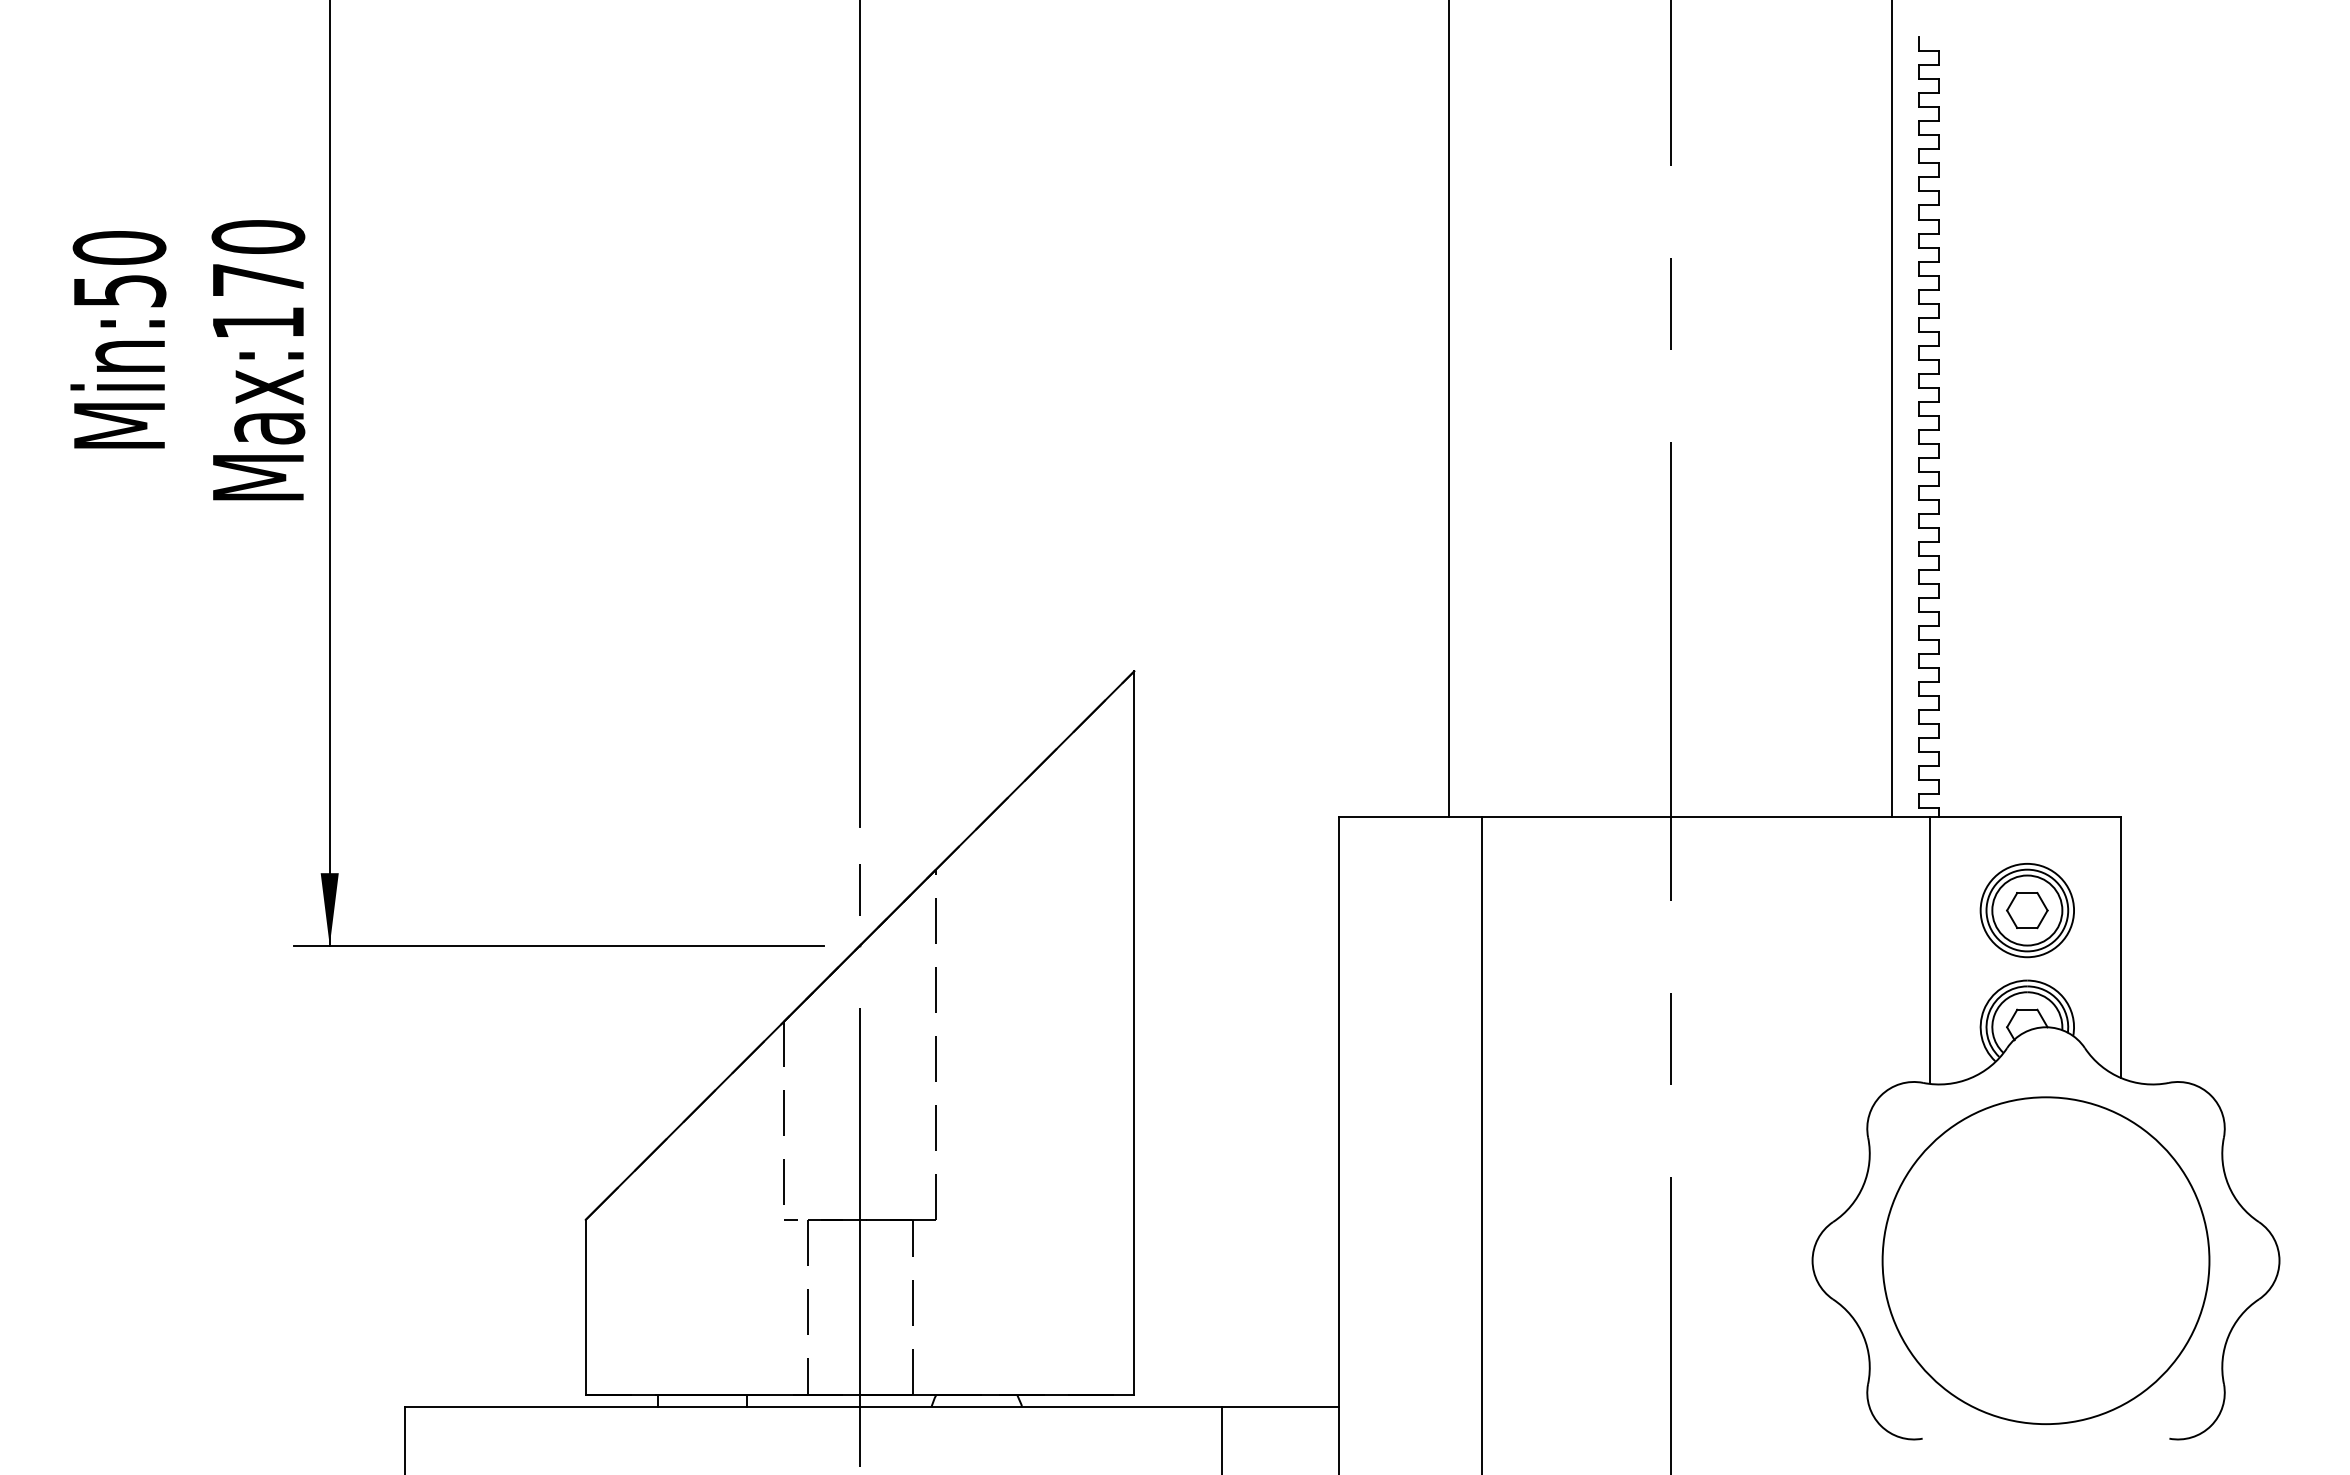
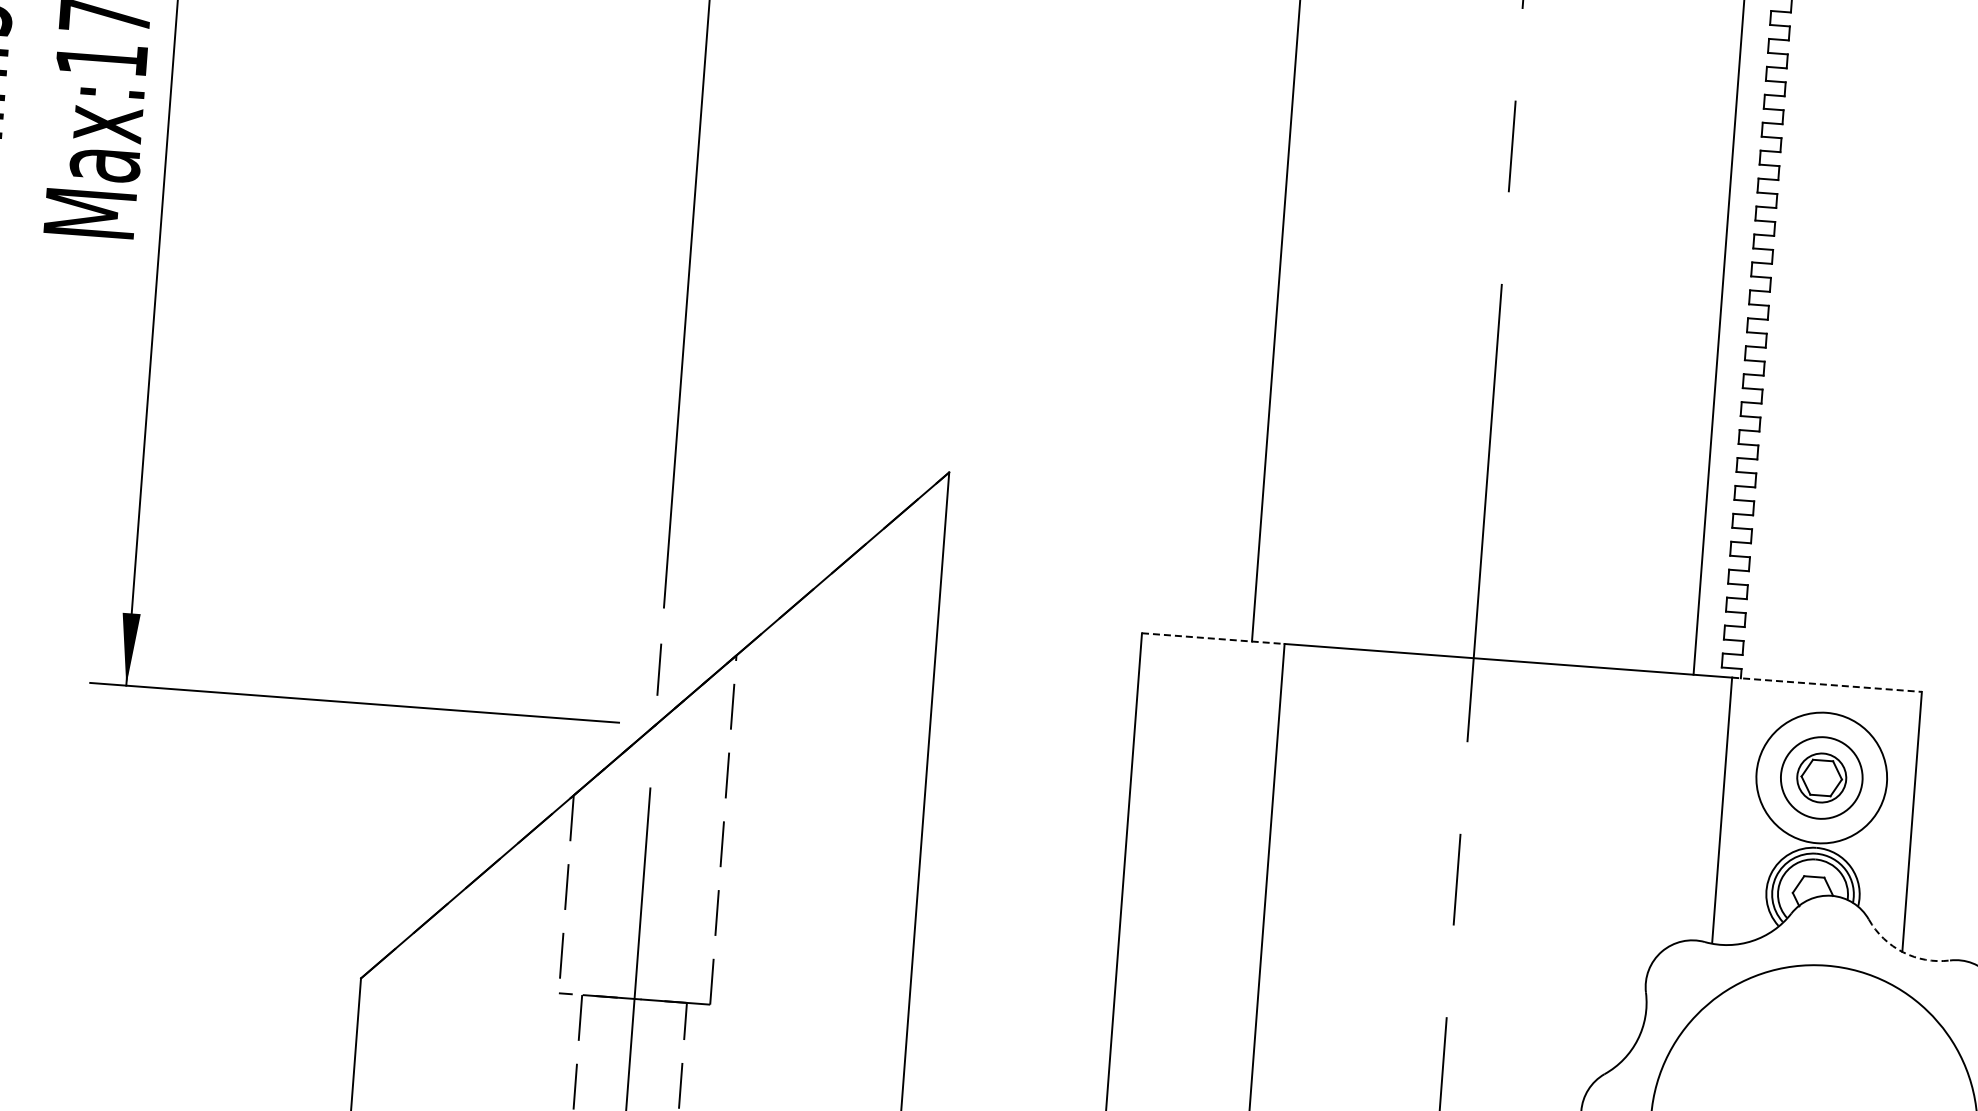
line: (1410, 817) -> (1213, 638), solid -> dashed
line: (2026, 817) -> (1827, 685), solid -> dashed
circle: (2027, 910) -> (1821, 777), size x0.7
circle: (2027, 910) -> (1821, 777), size x1.4
arc: (2121, 1078) -> (1903, 952), solid -> dashed

